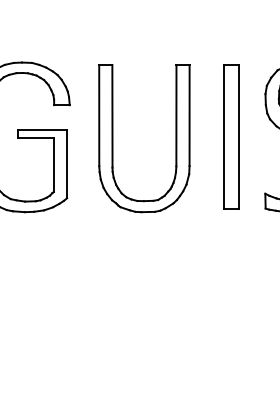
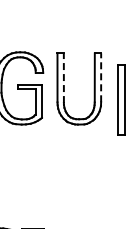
line: (190, 114) -> (101, 77), solid -> dashed
line: (111, 116) -> (63, 78), solid -> dashed
part: (231, 135) -> (121, 99), moved

